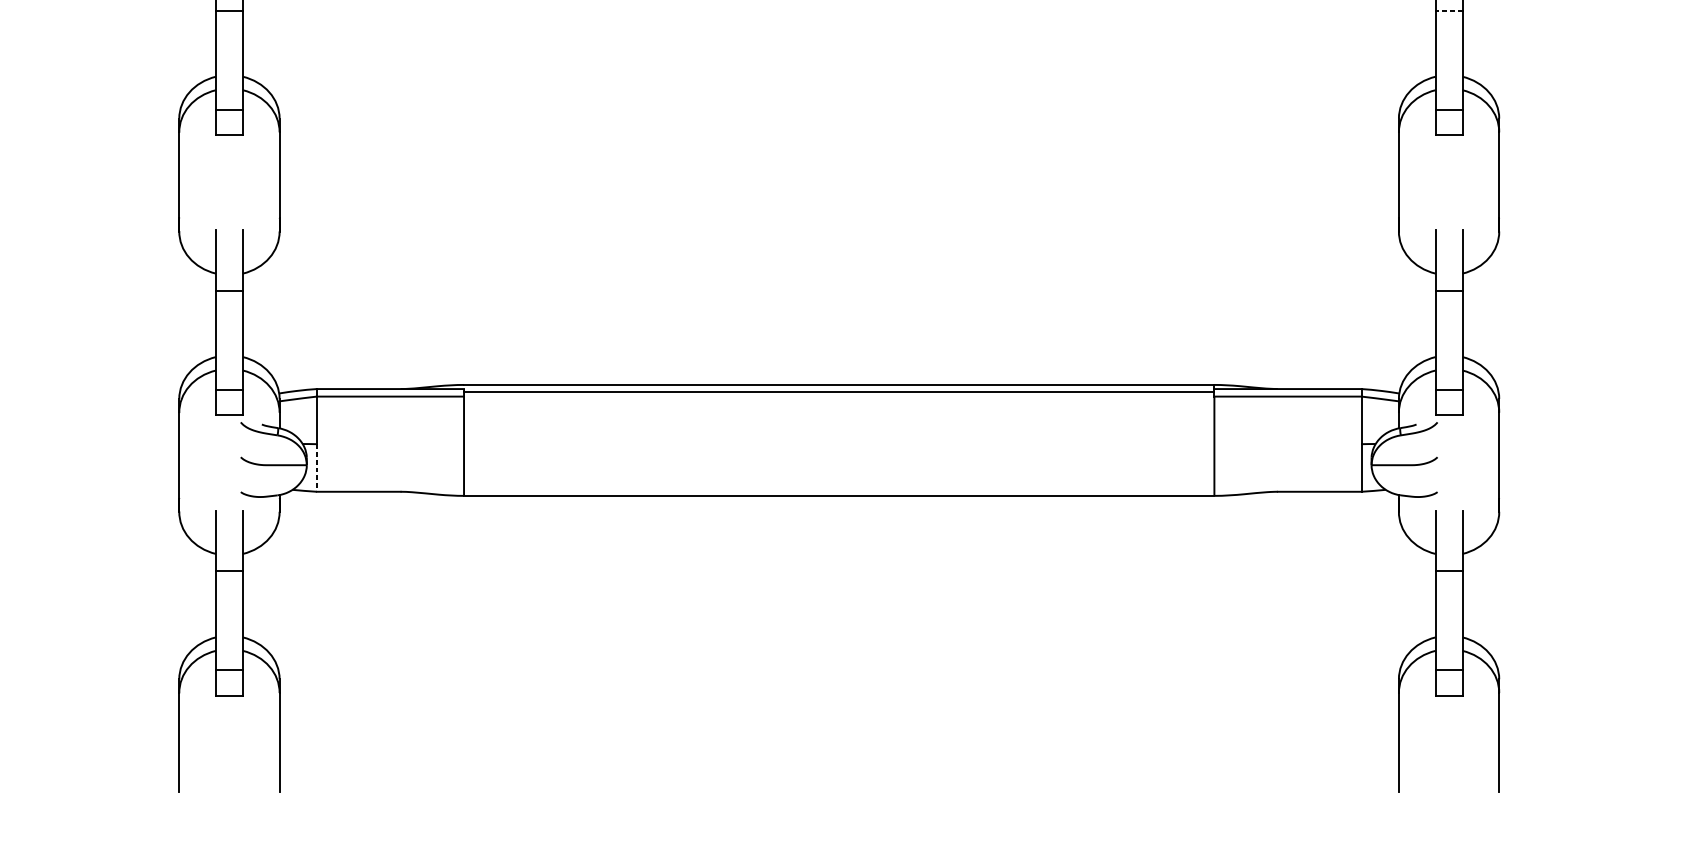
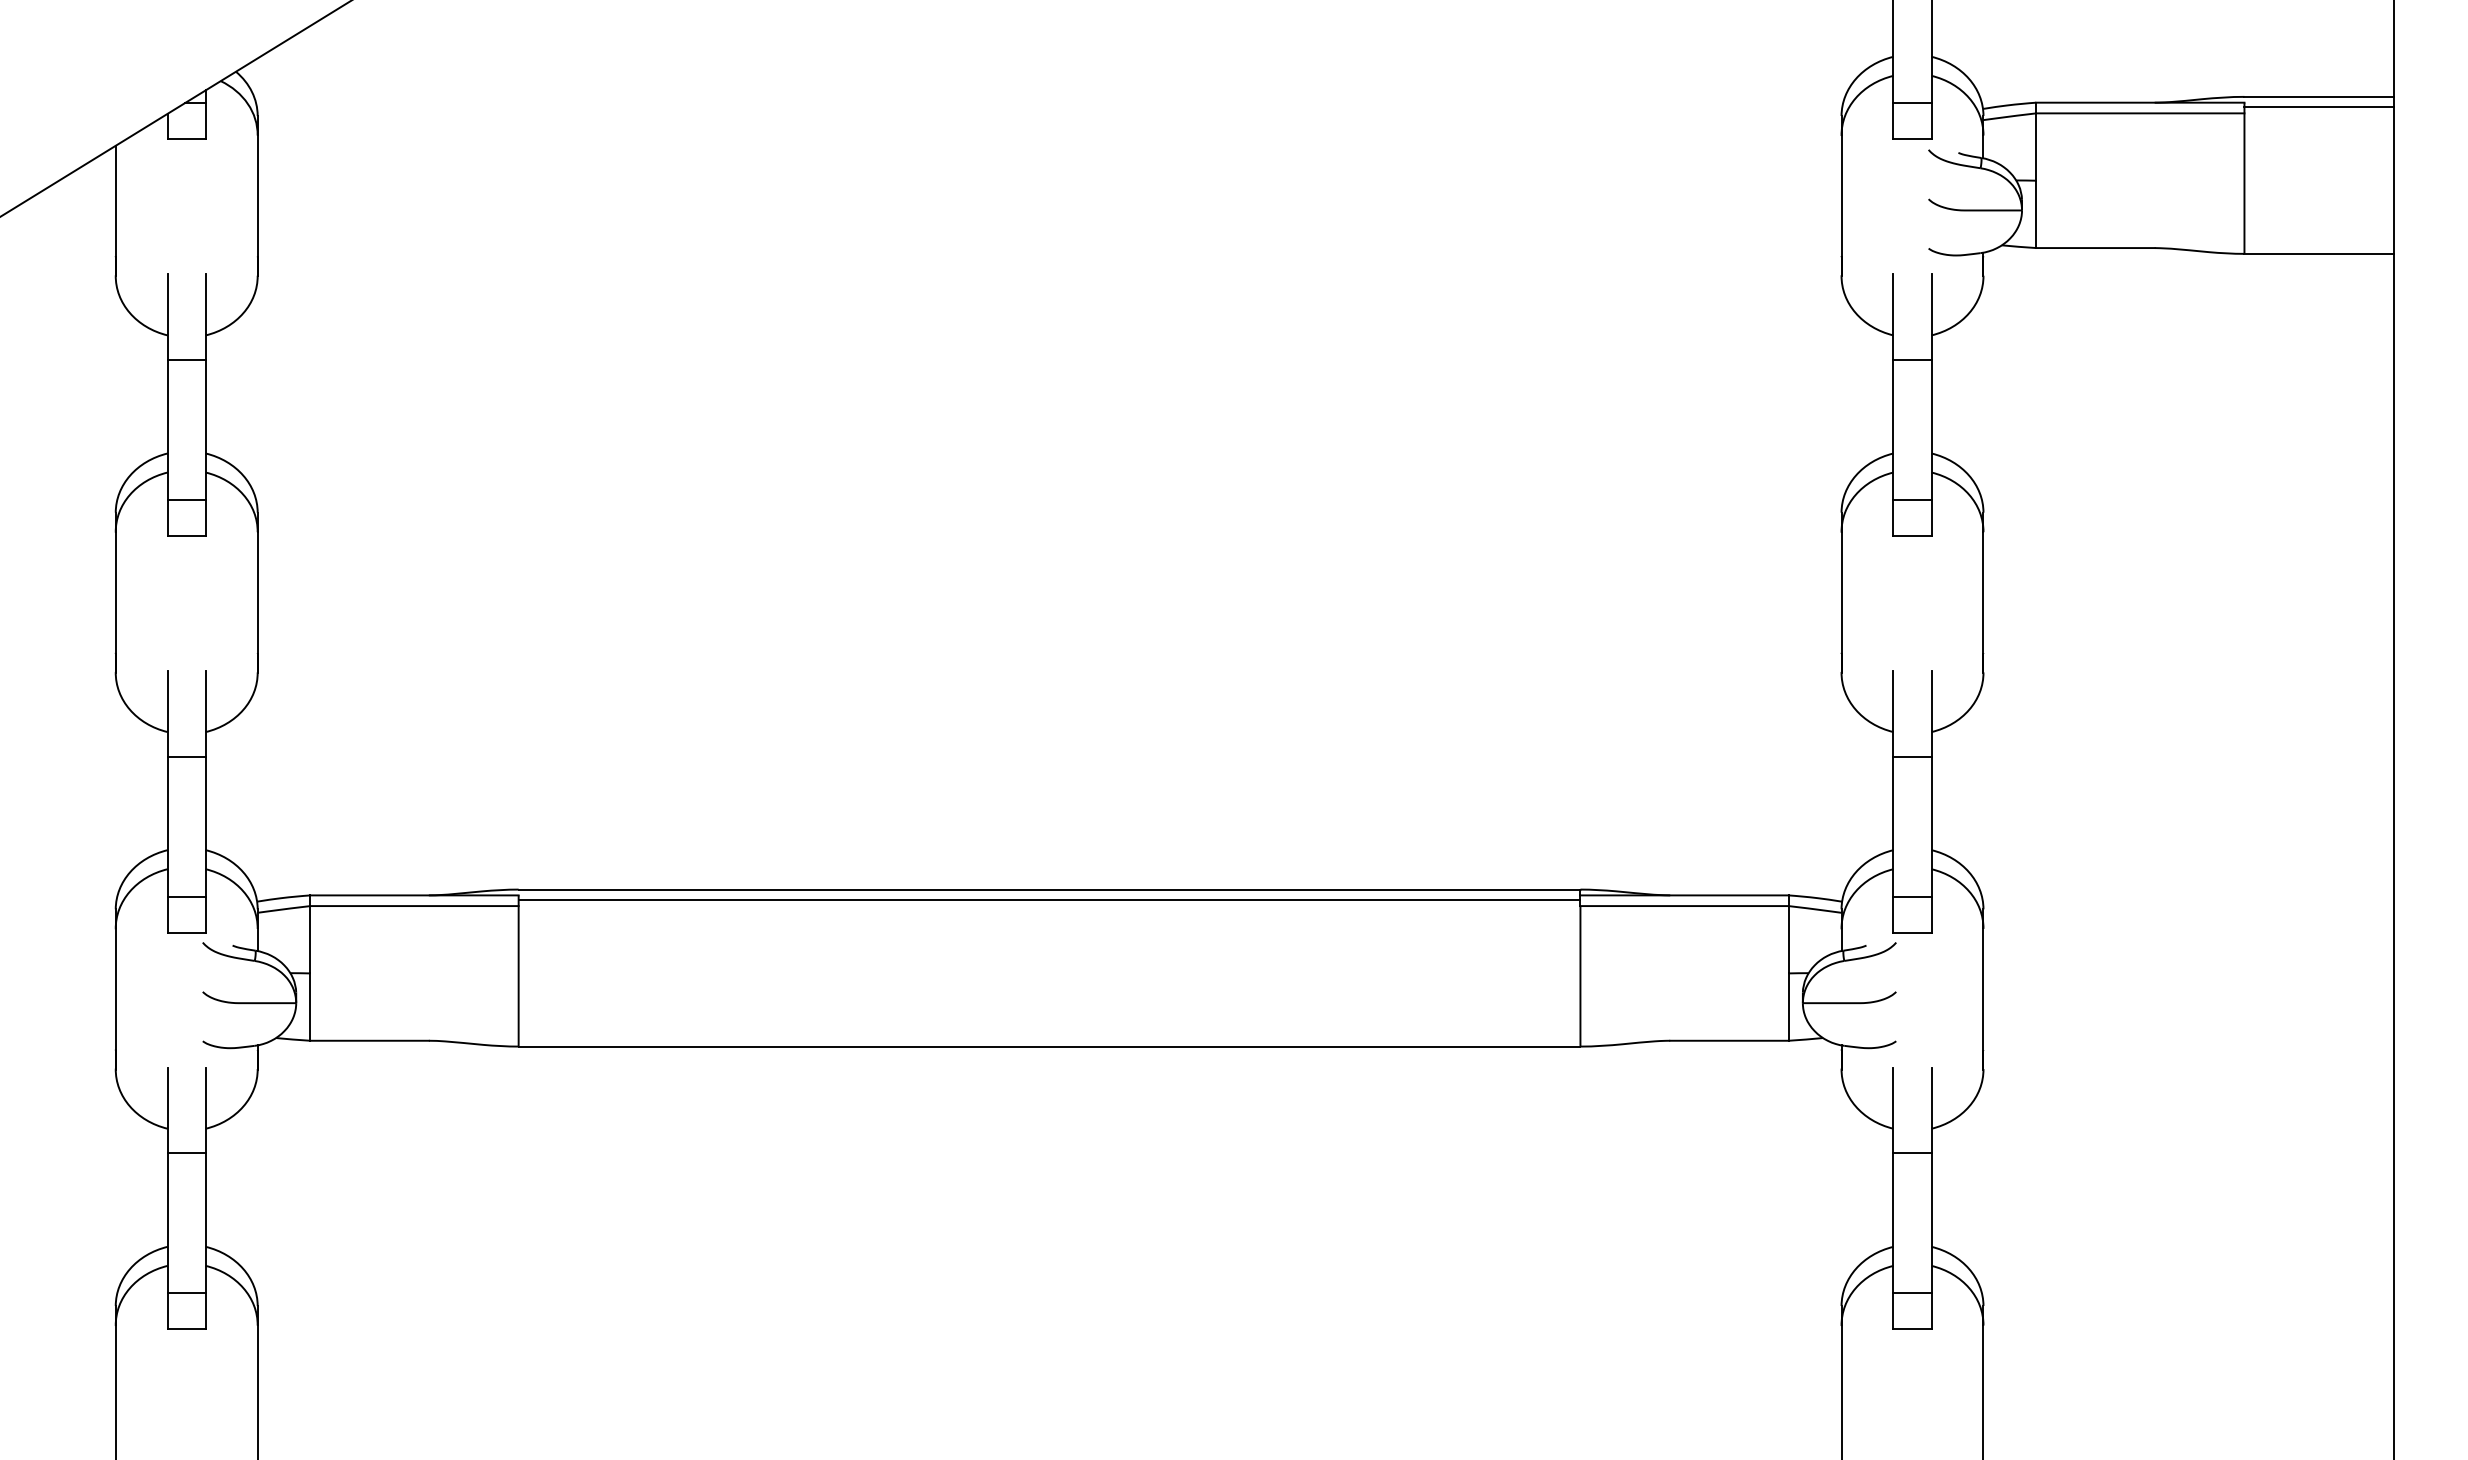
line: (1448, 10) -> (1911, 359), dashed -> solid
line: (316, 468) -> (310, 1007), dashed -> solid

